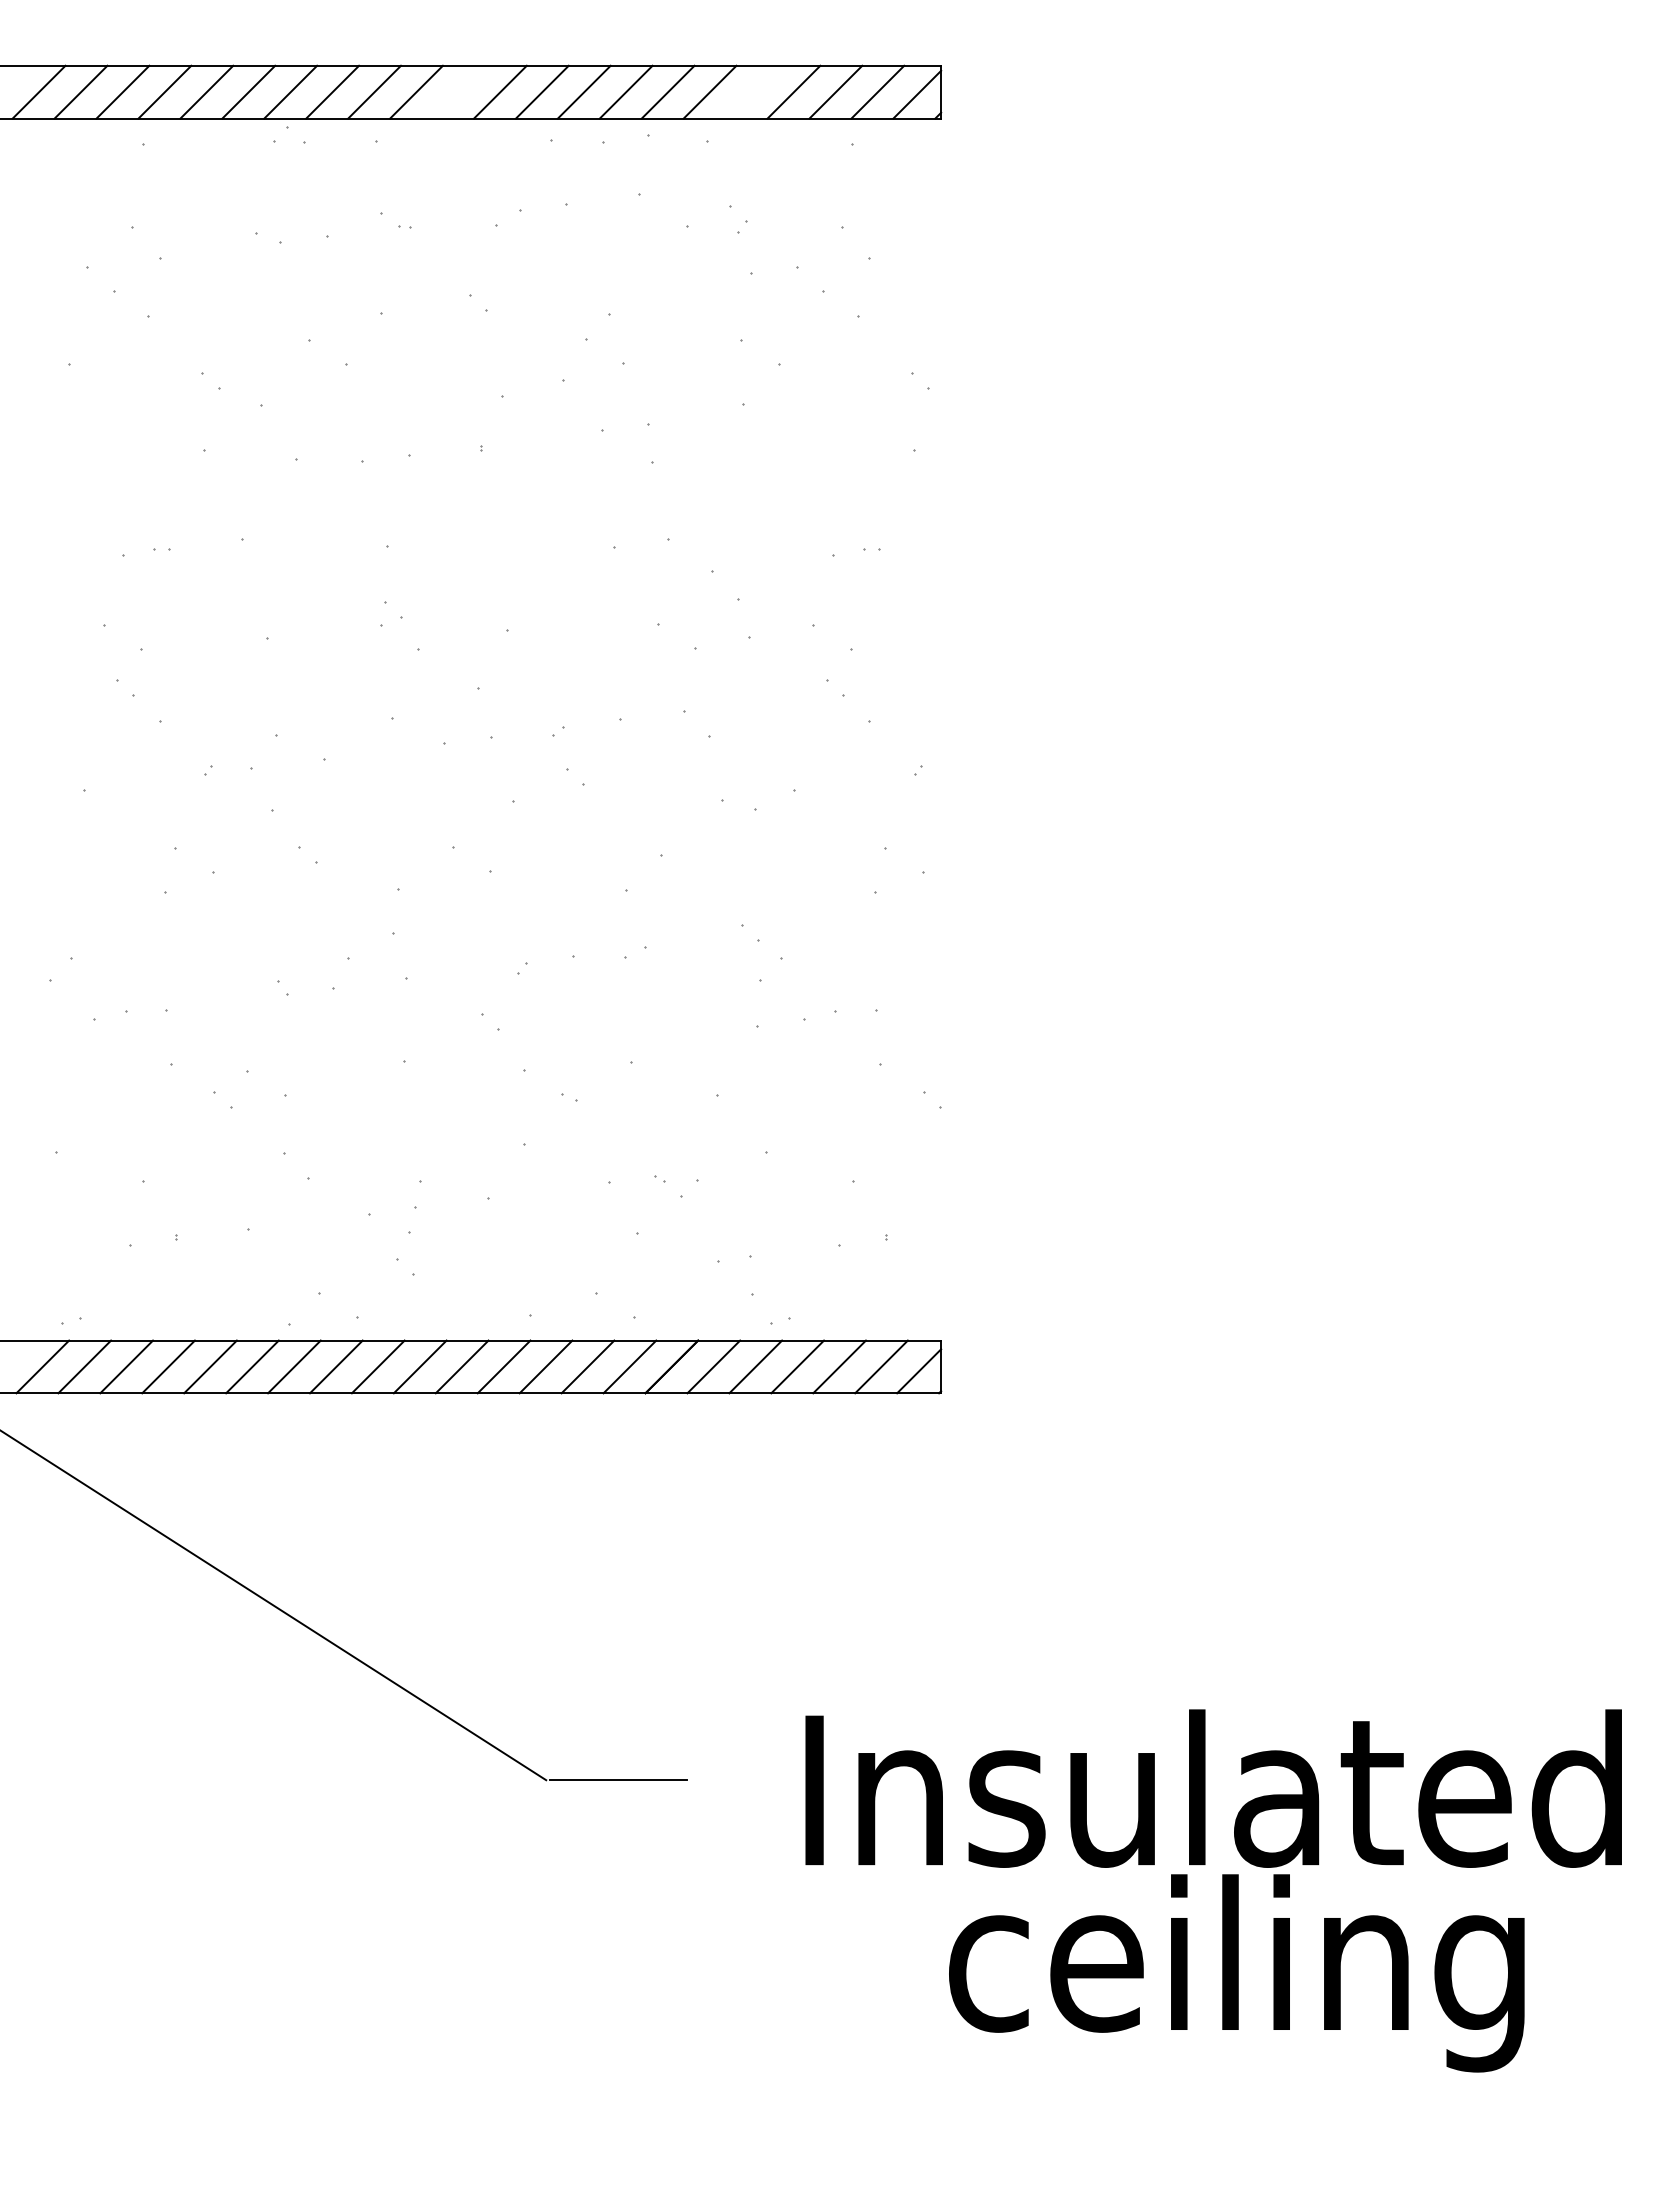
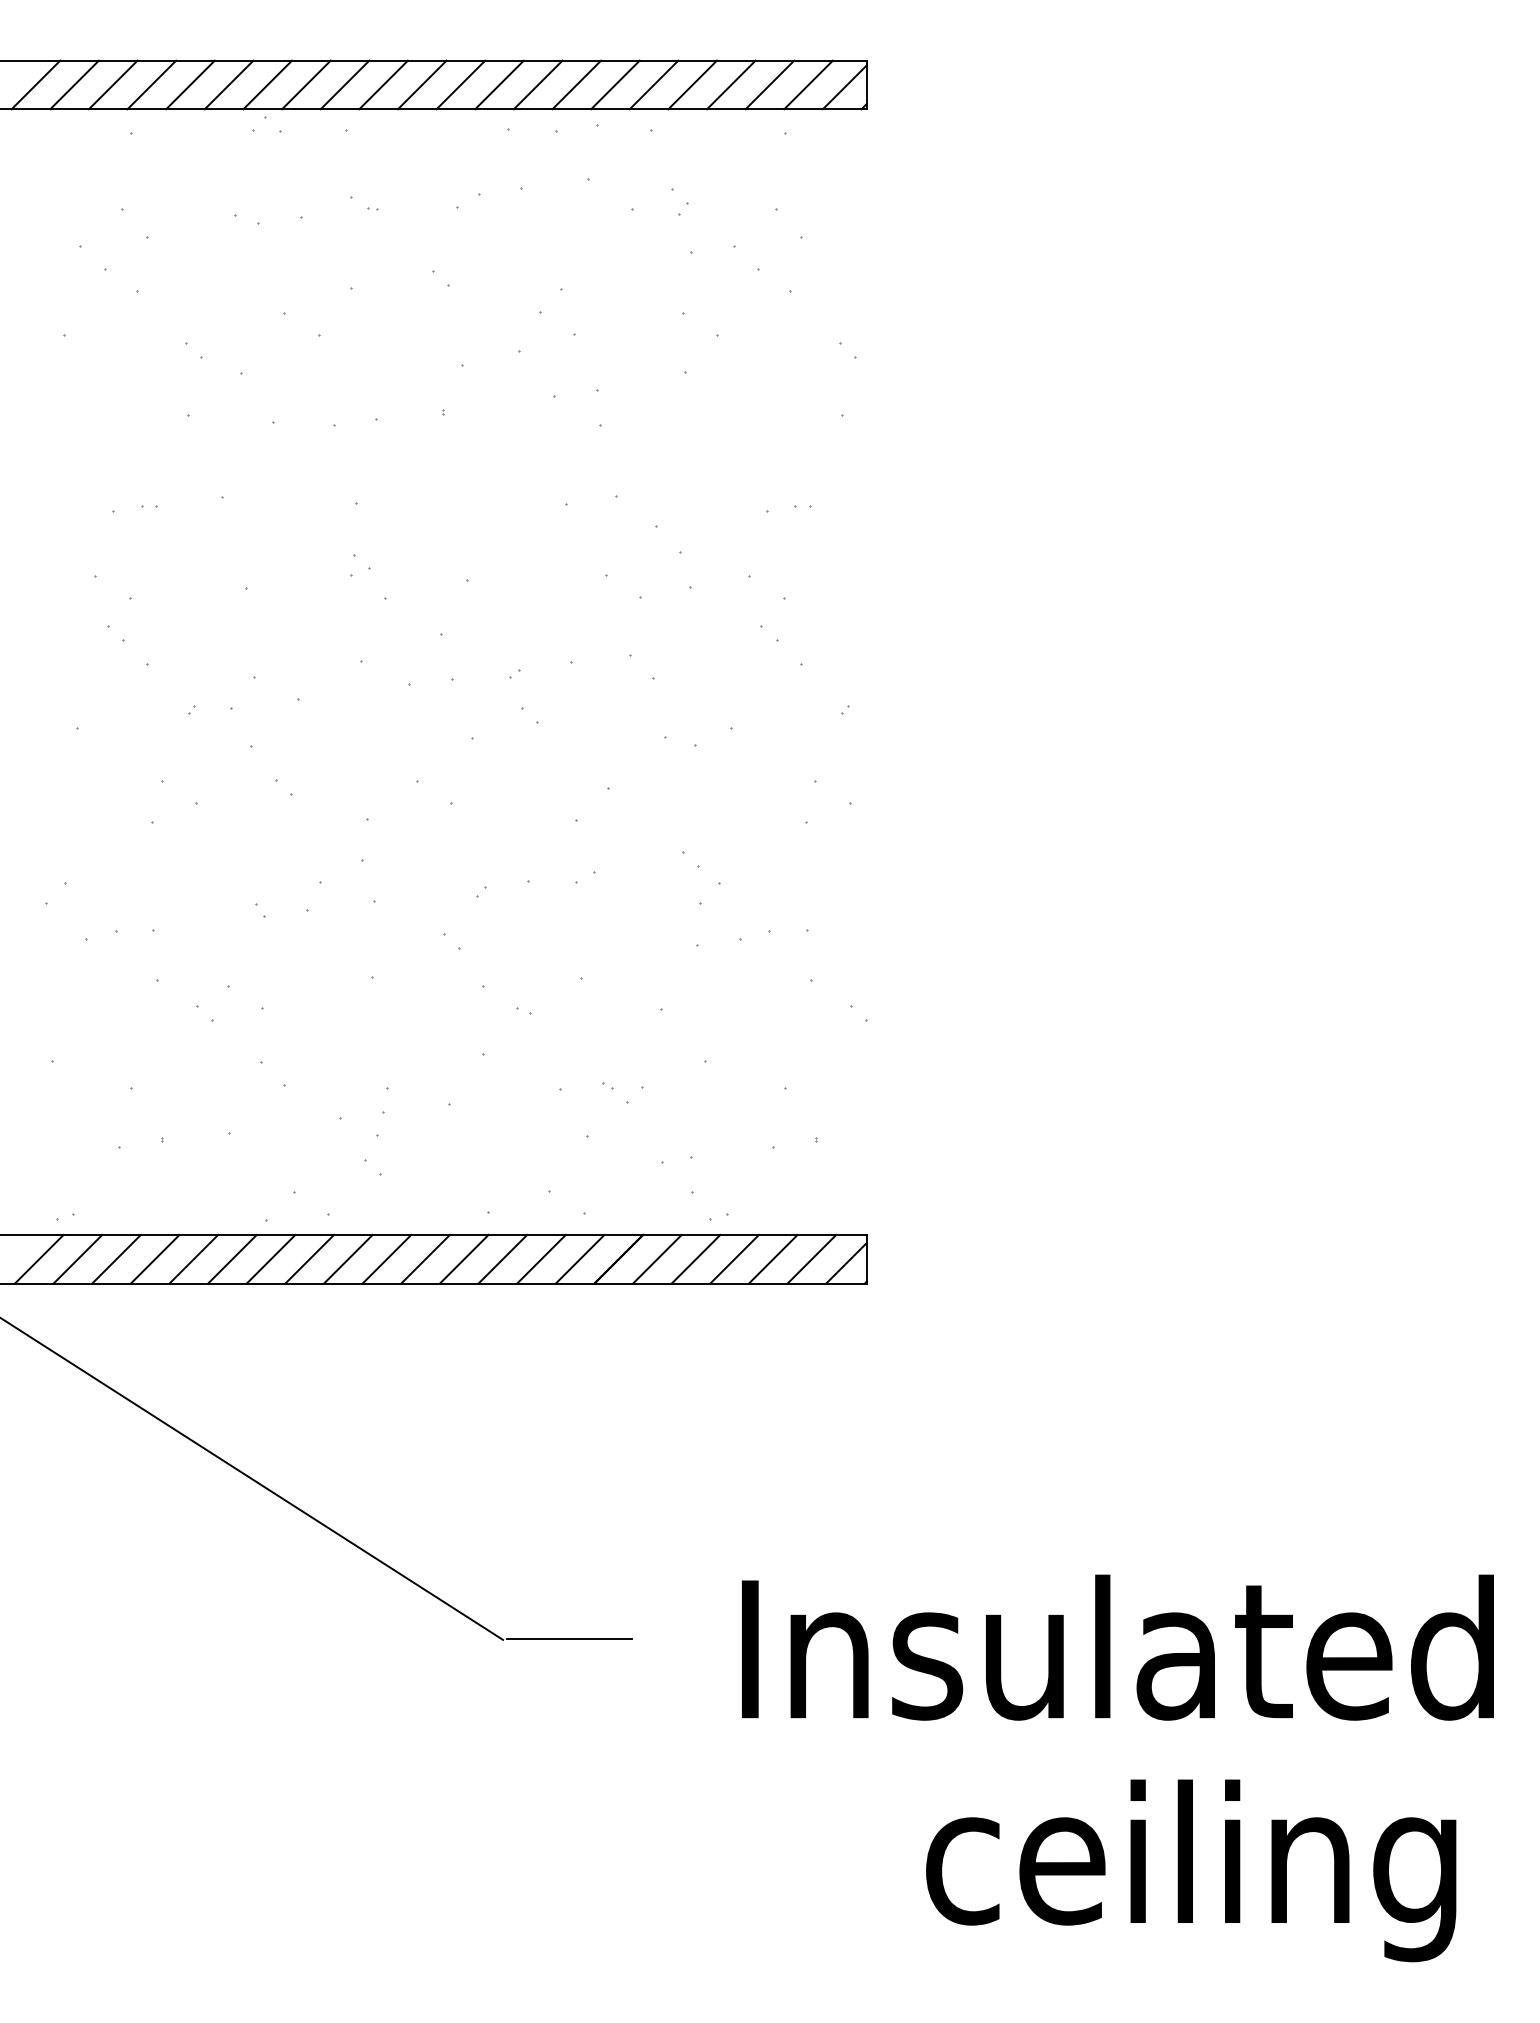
line: (457, 91) -> (421, 84), added
line: (751, 91) -> (692, 84), added
text: (1237, 1972) -> (1191, 1870), moved

